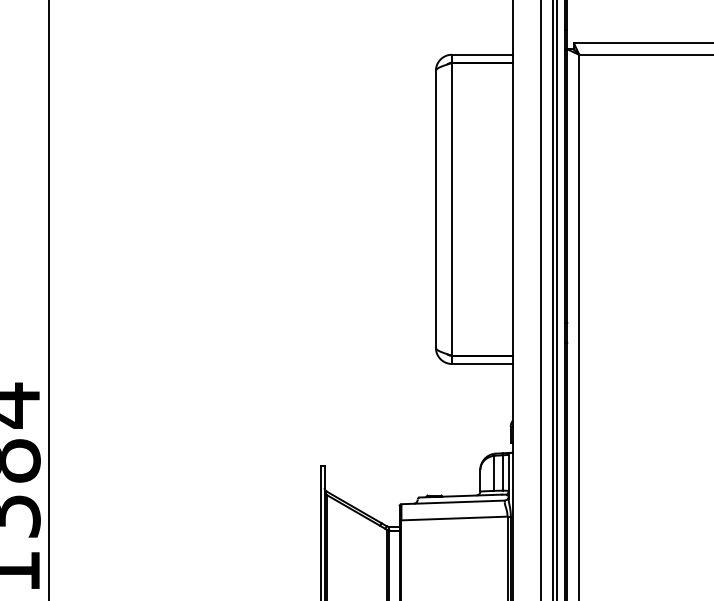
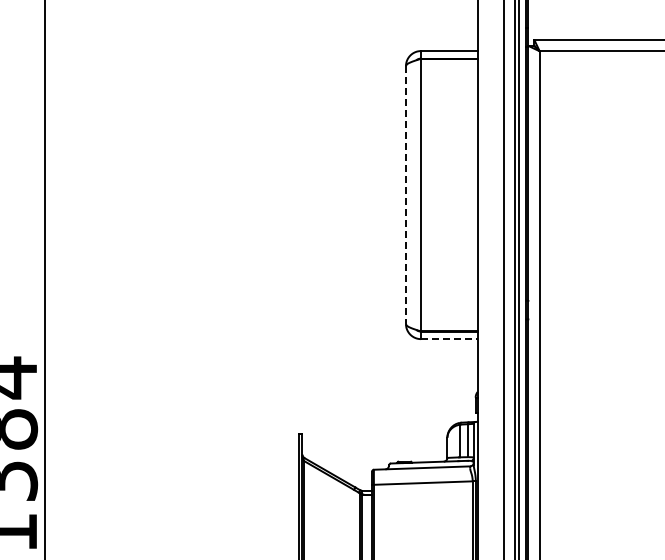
line: (435, 209) -> (405, 195), solid -> dashed
line: (482, 364) -> (449, 339), solid -> dashed

